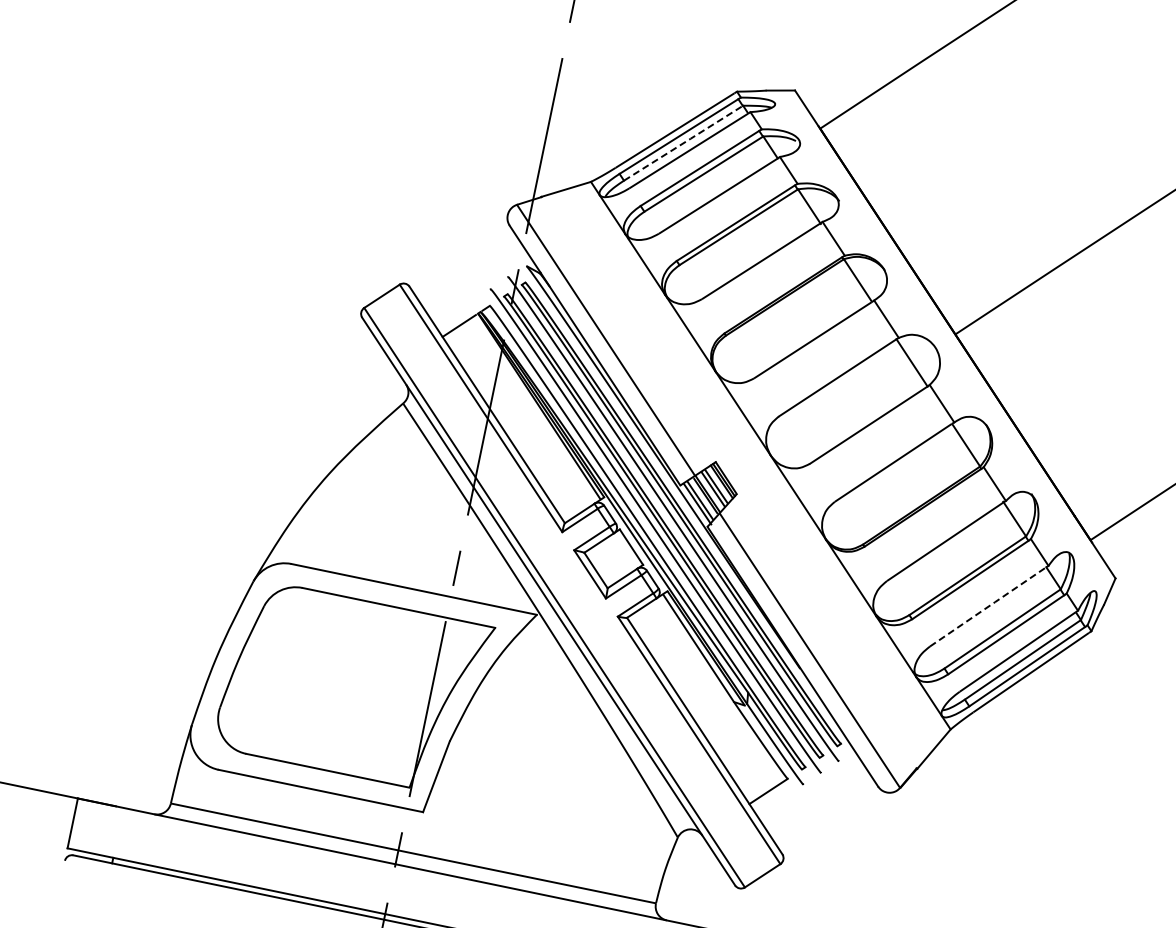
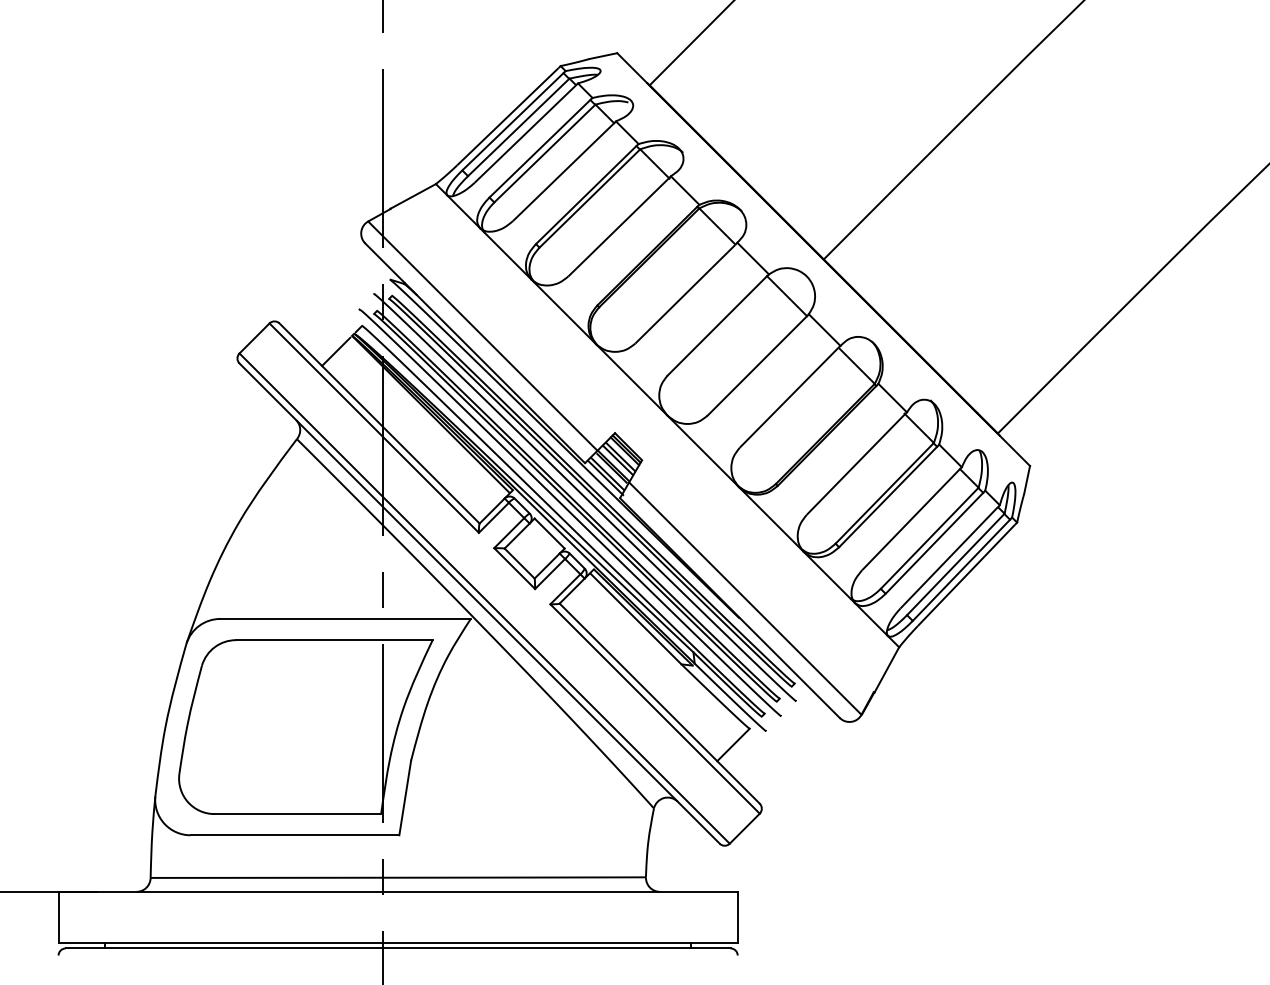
line: (684, 143) -> (519, 127), dashed -> solid
line: (988, 606) -> (911, 519), dashed -> solid

